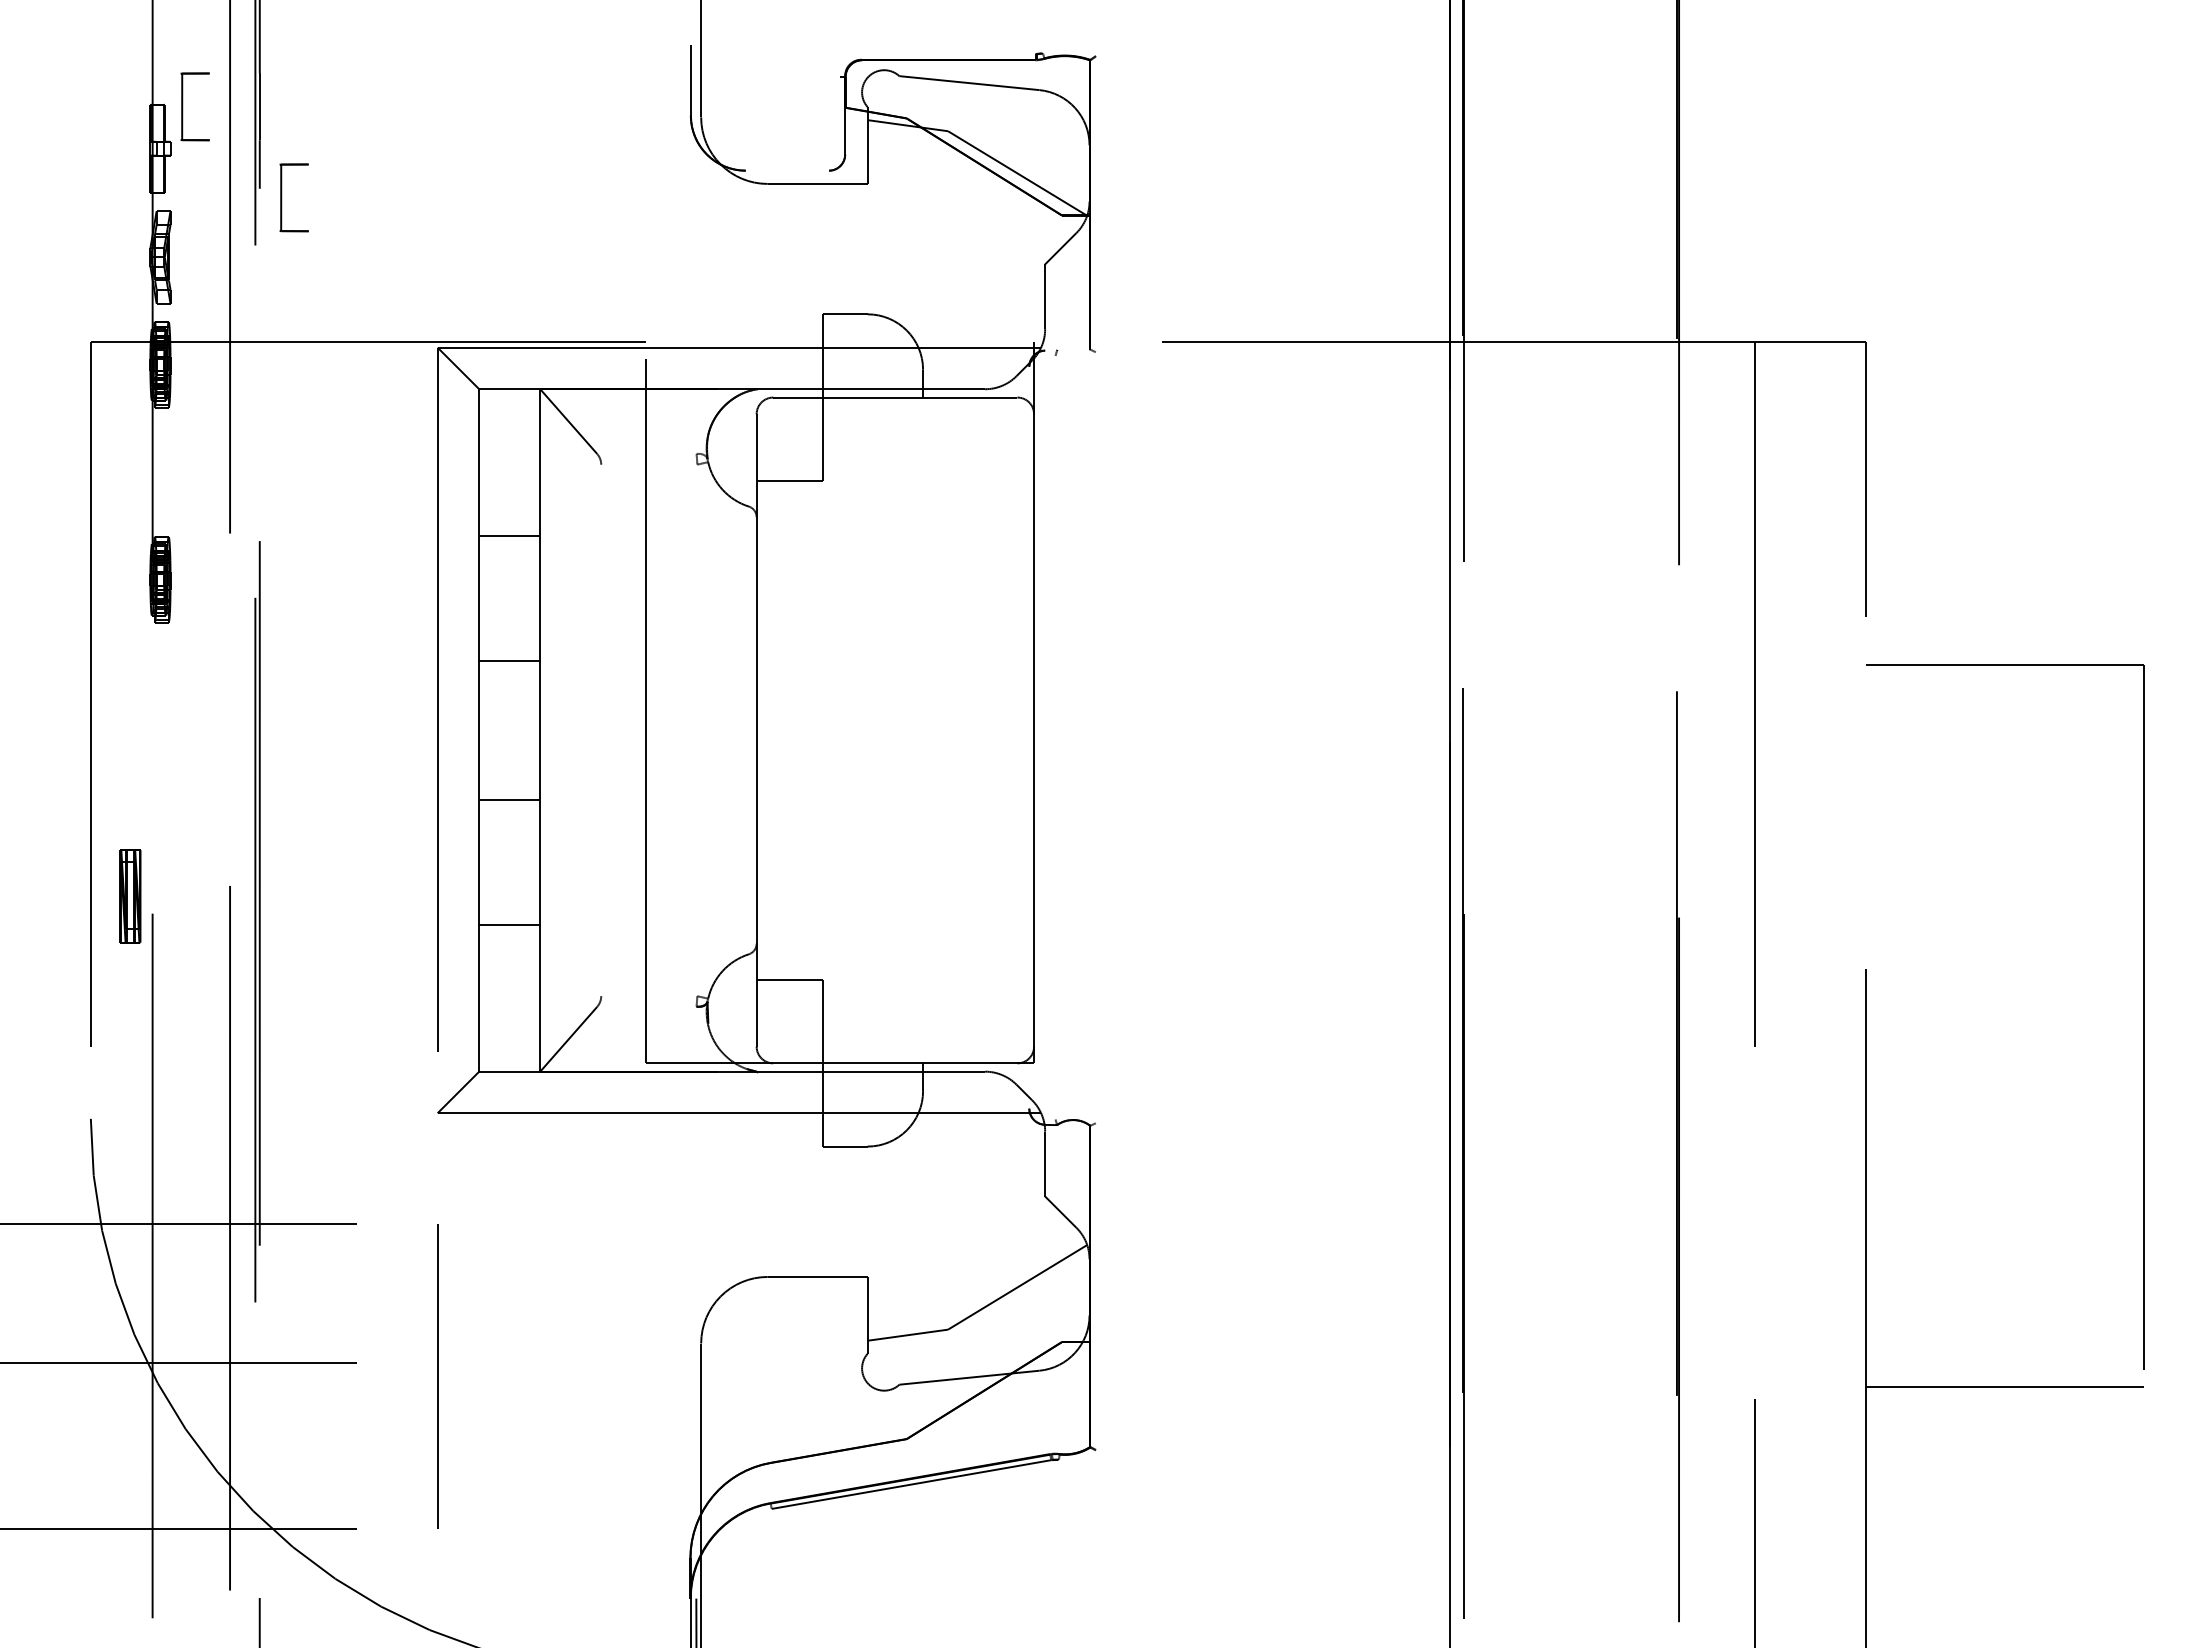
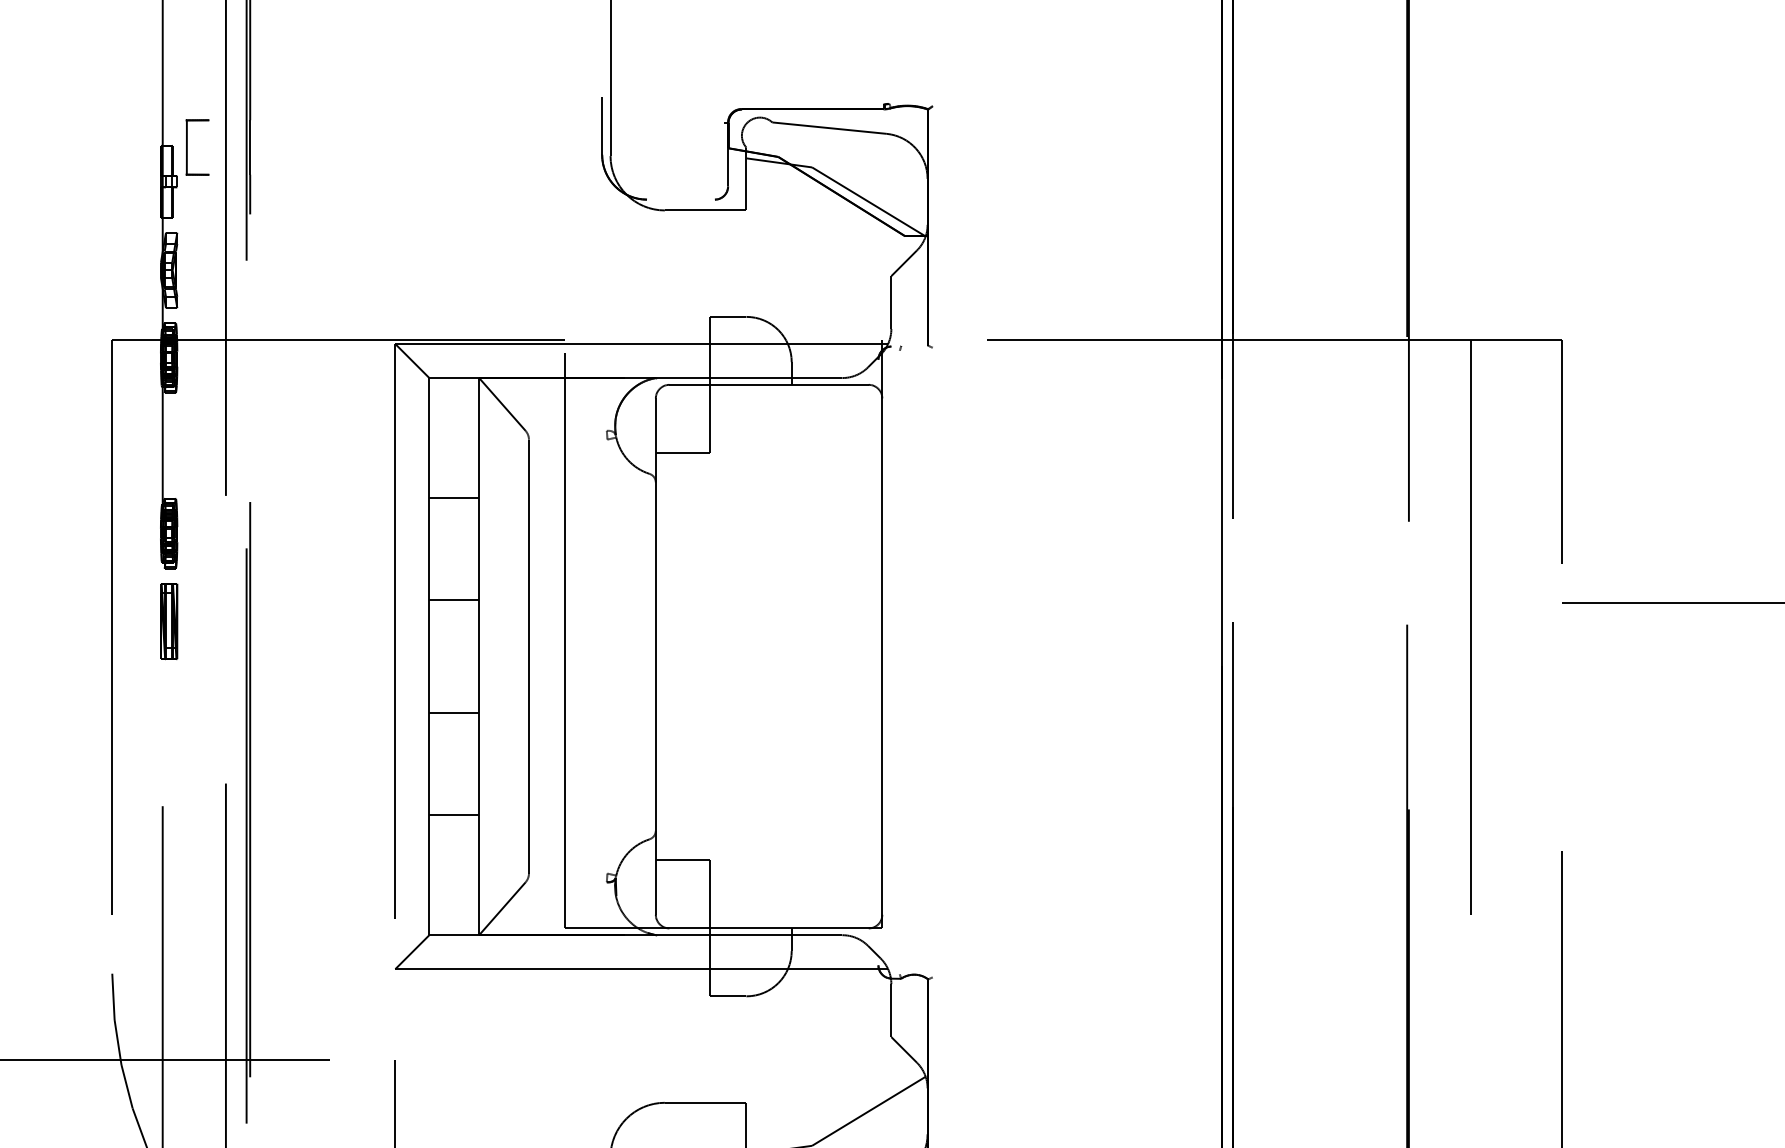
part: (282, 197) -> (268, 221), removed
line: (601, 730) -> (529, 656), added
part: (130, 896) -> (169, 621), moved

